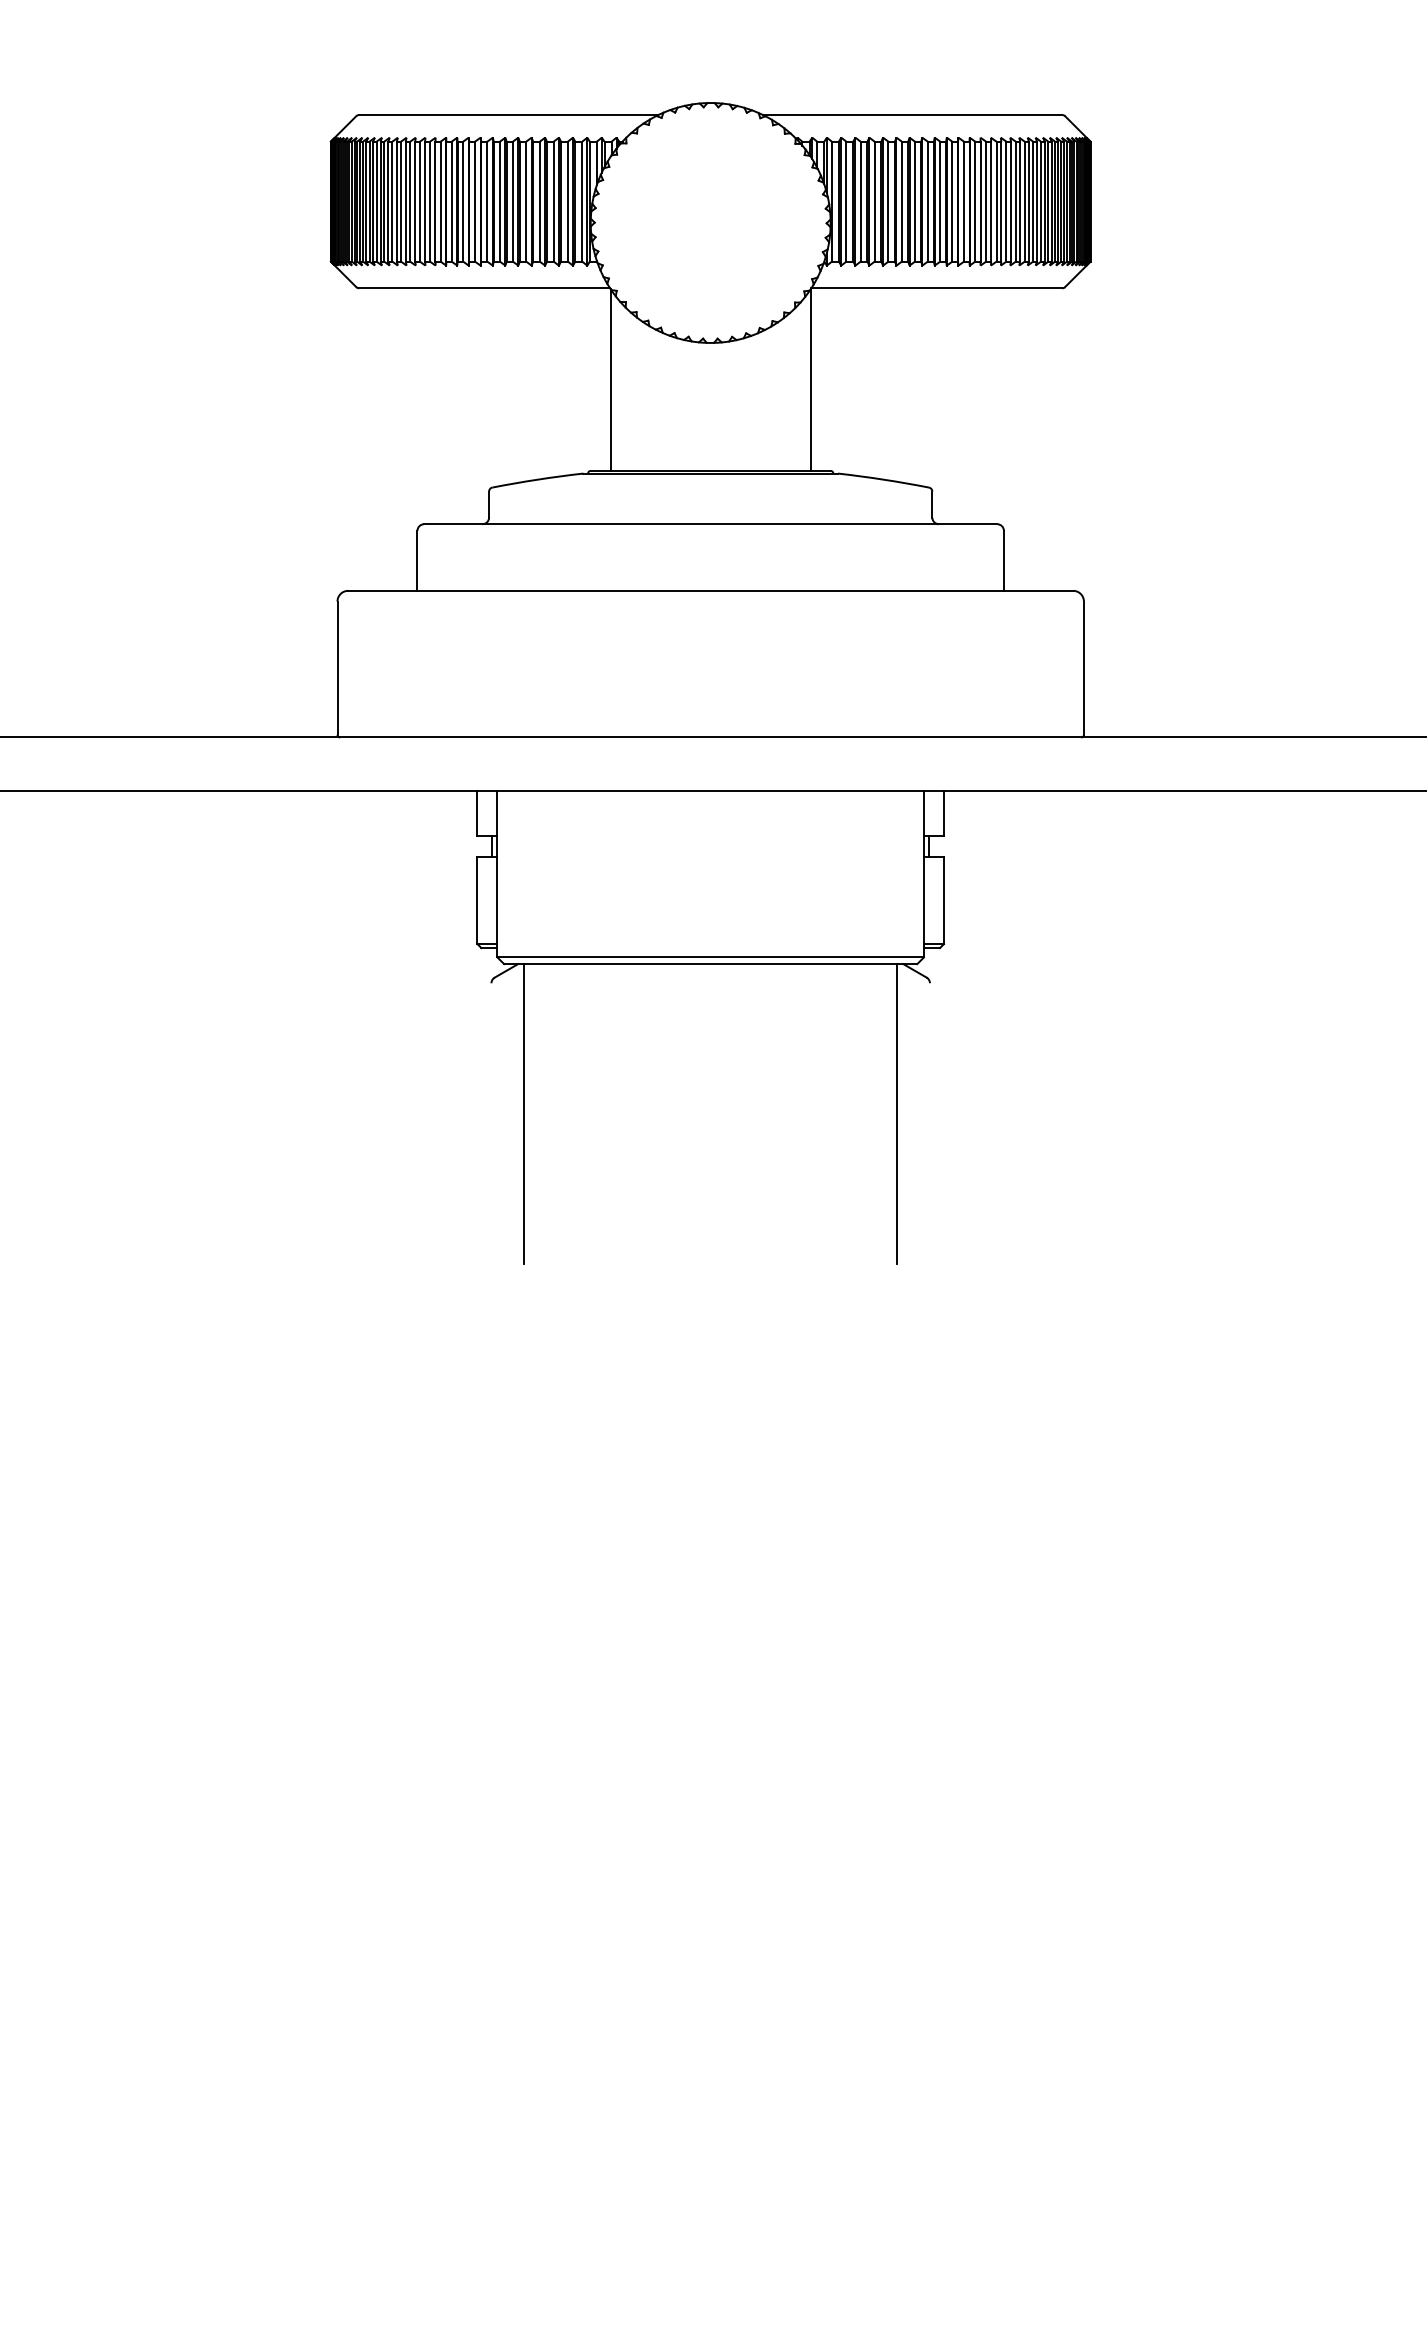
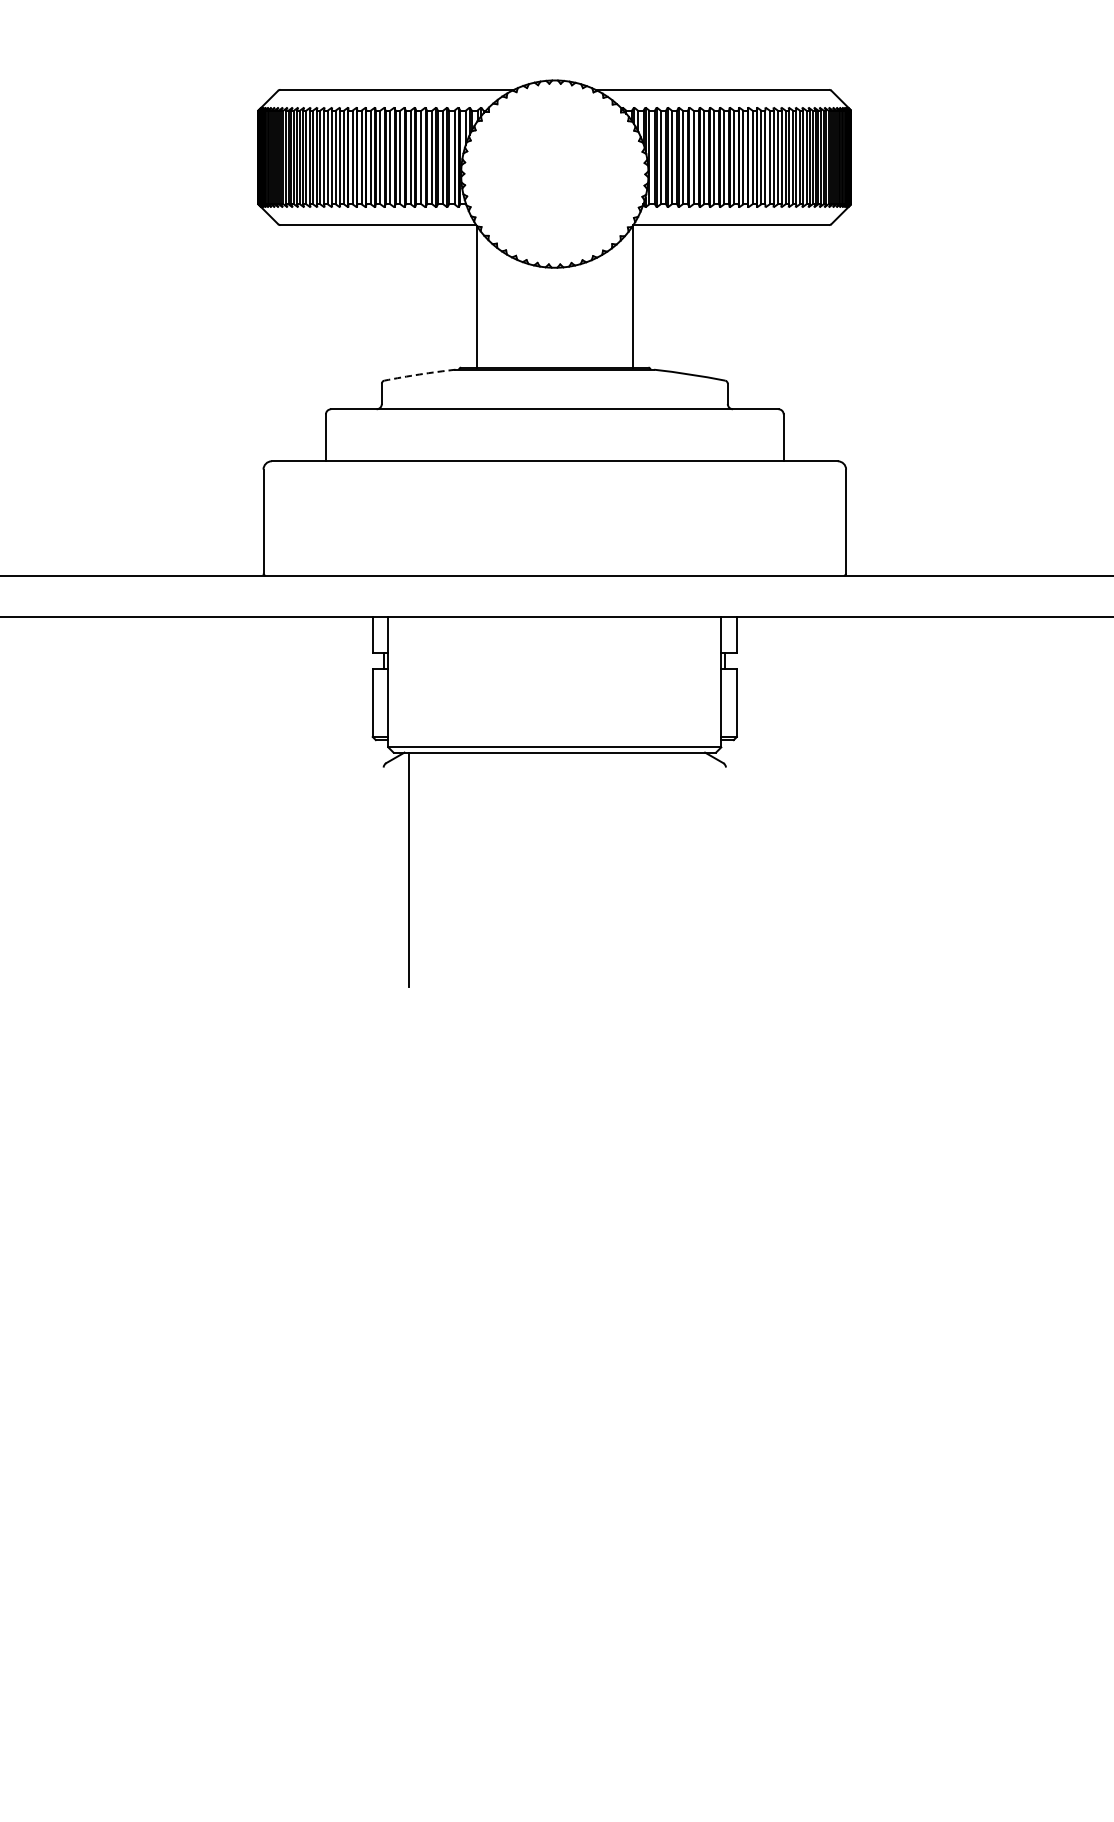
arc: (537, 479) -> (419, 374), solid -> dashed
line: (897, 1113) -> (700, 869), removed

